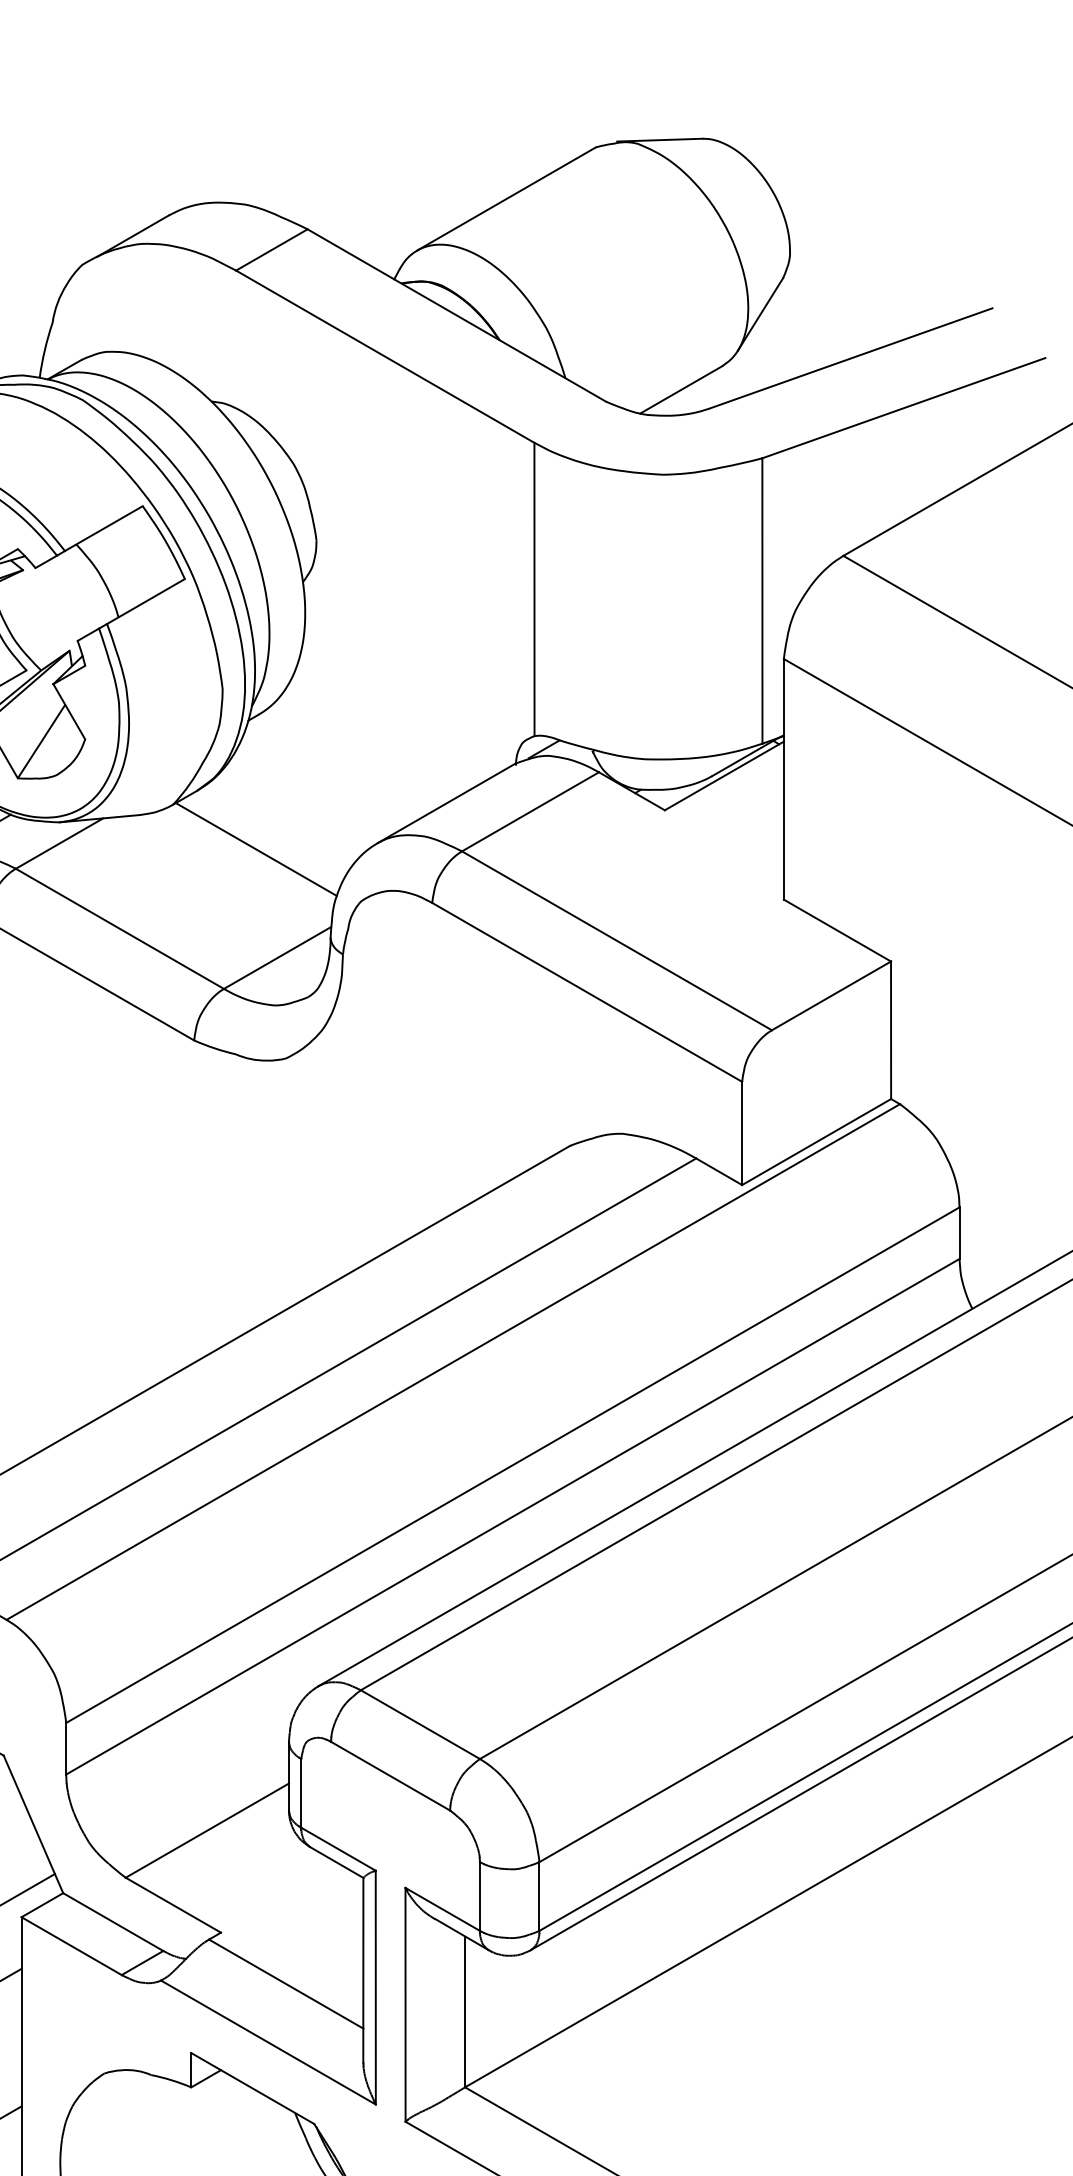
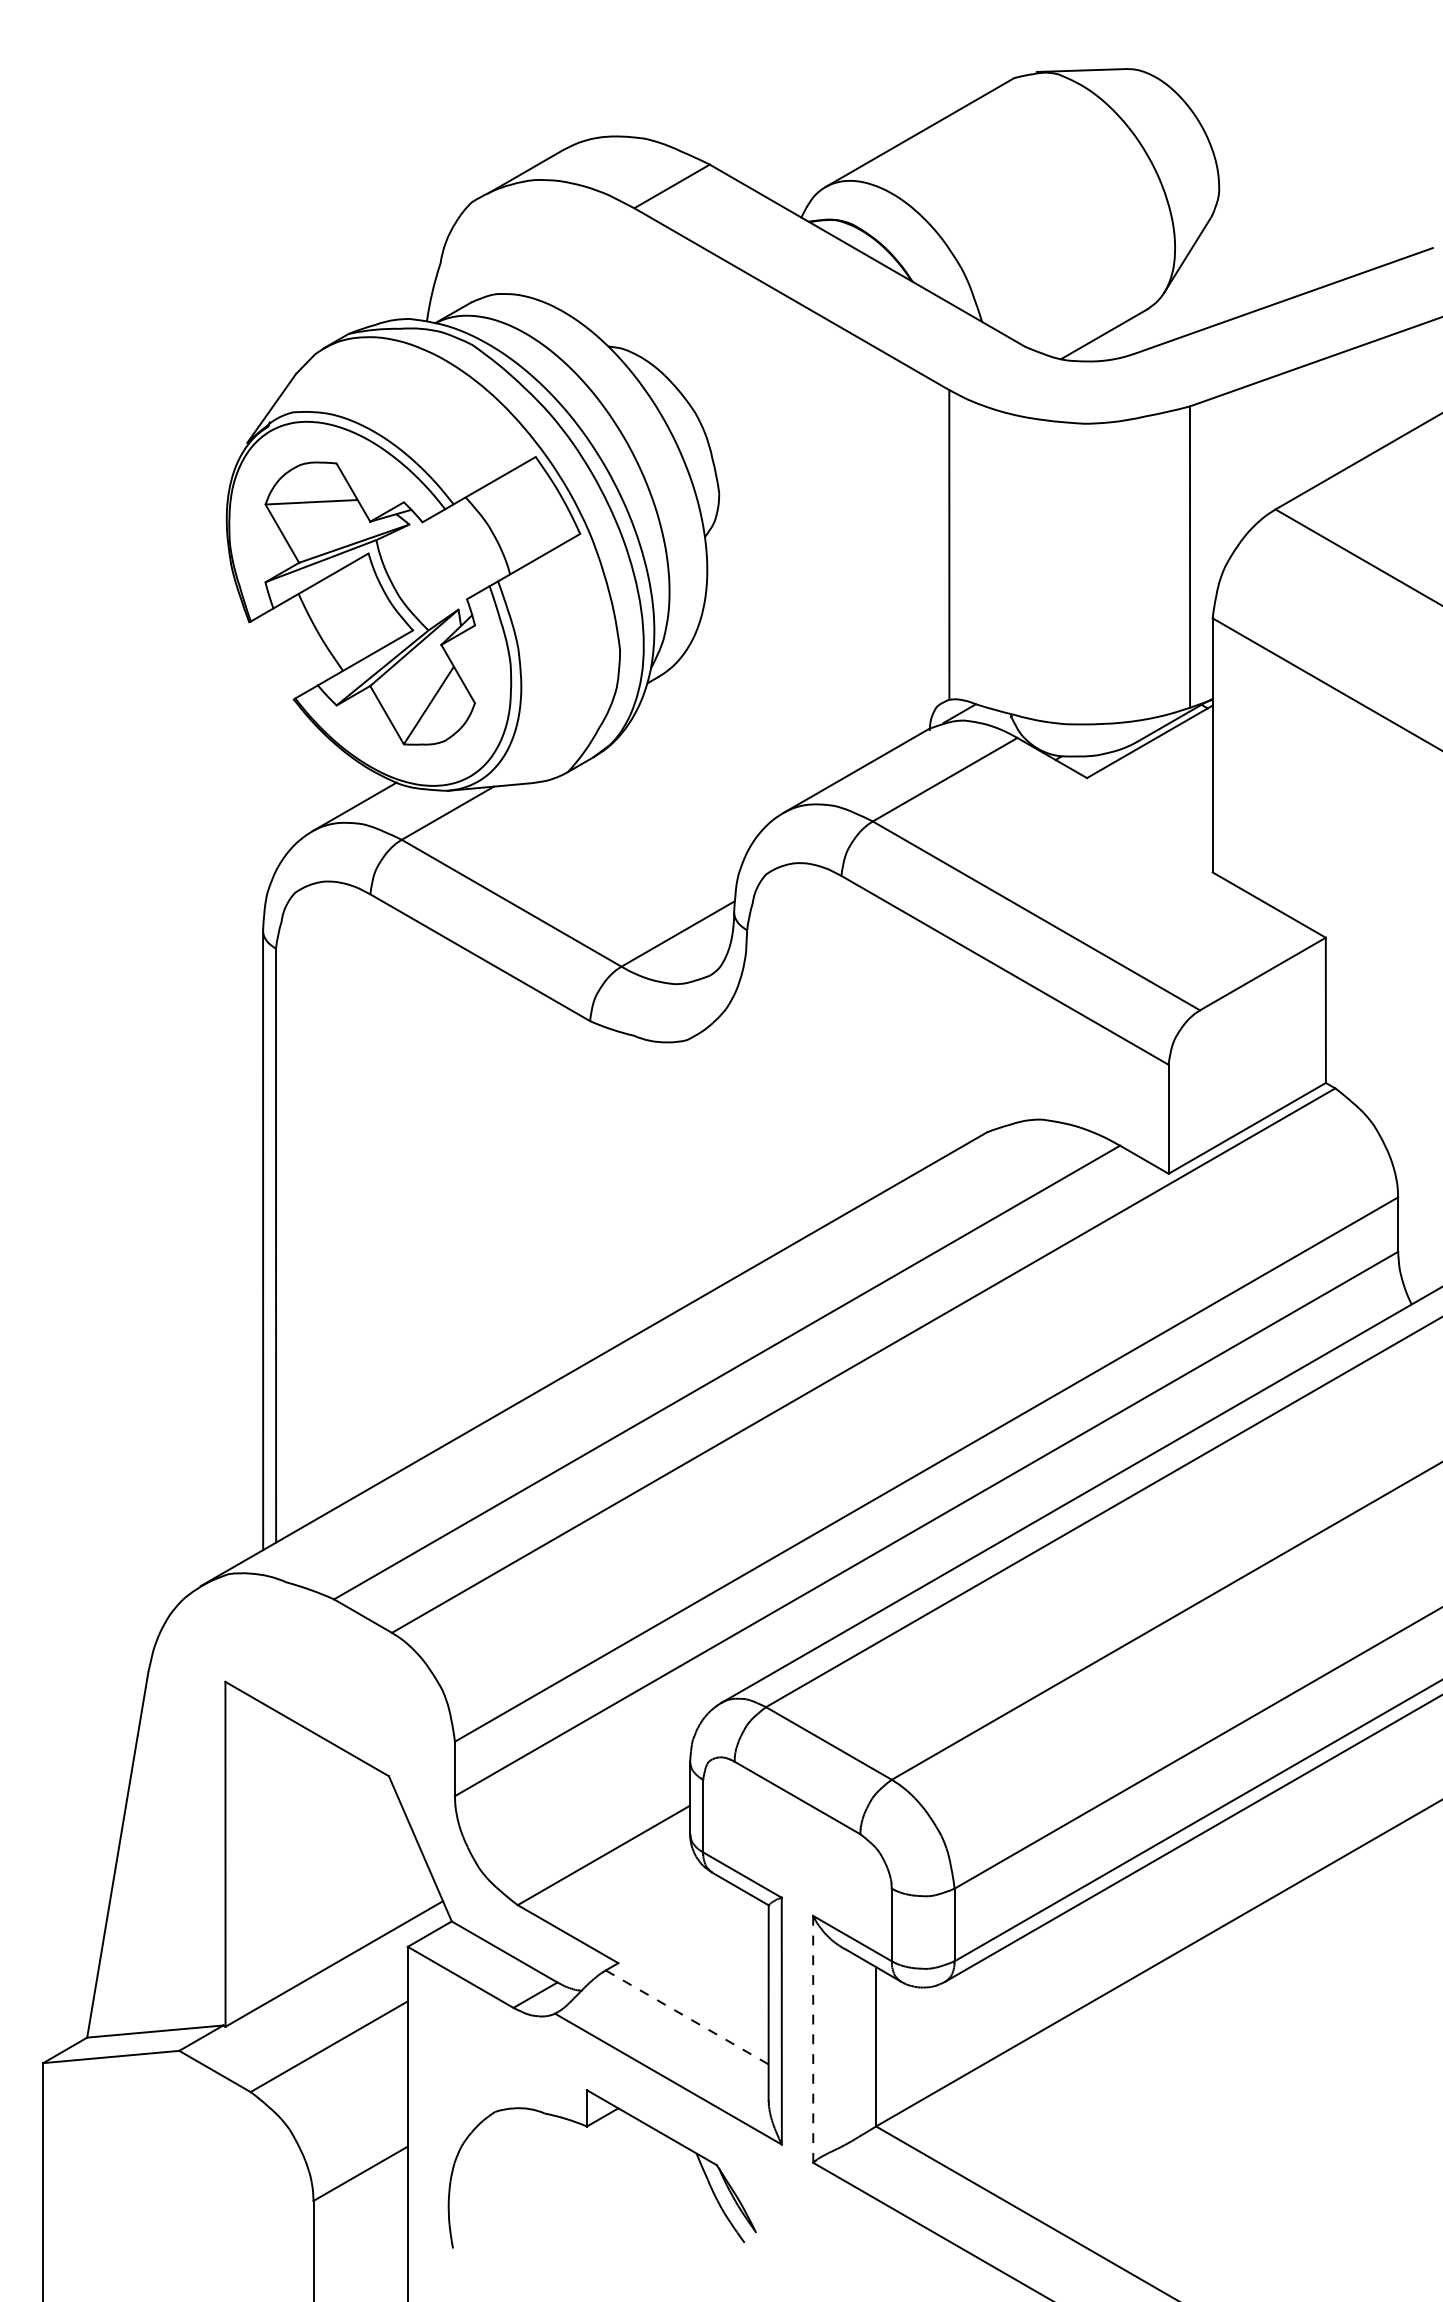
line: (256, 849) -> (655, 819), removed
line: (286, 1984) -> (687, 2017), solid -> dashed
line: (405, 2004) -> (813, 2038), solid -> dashed

